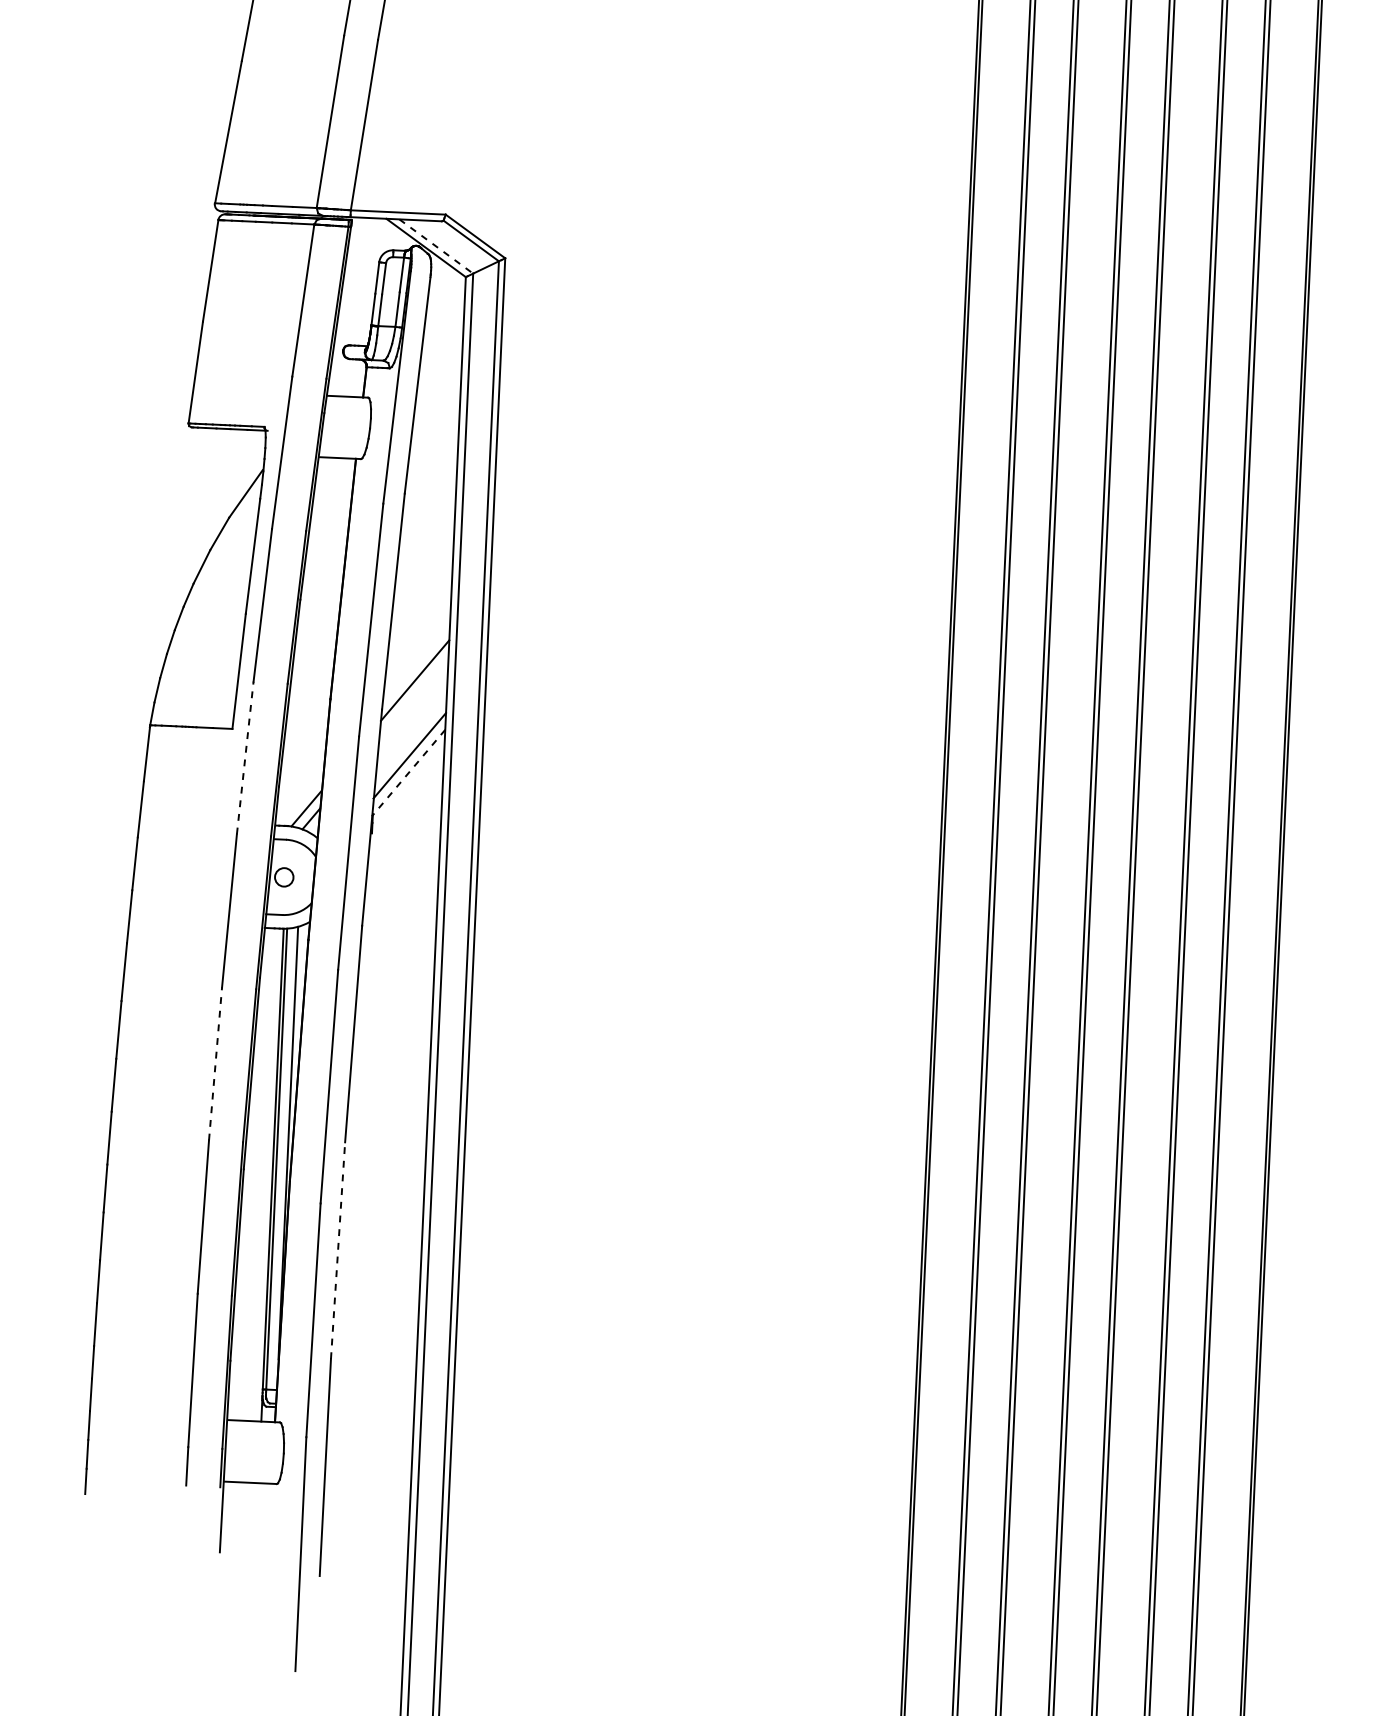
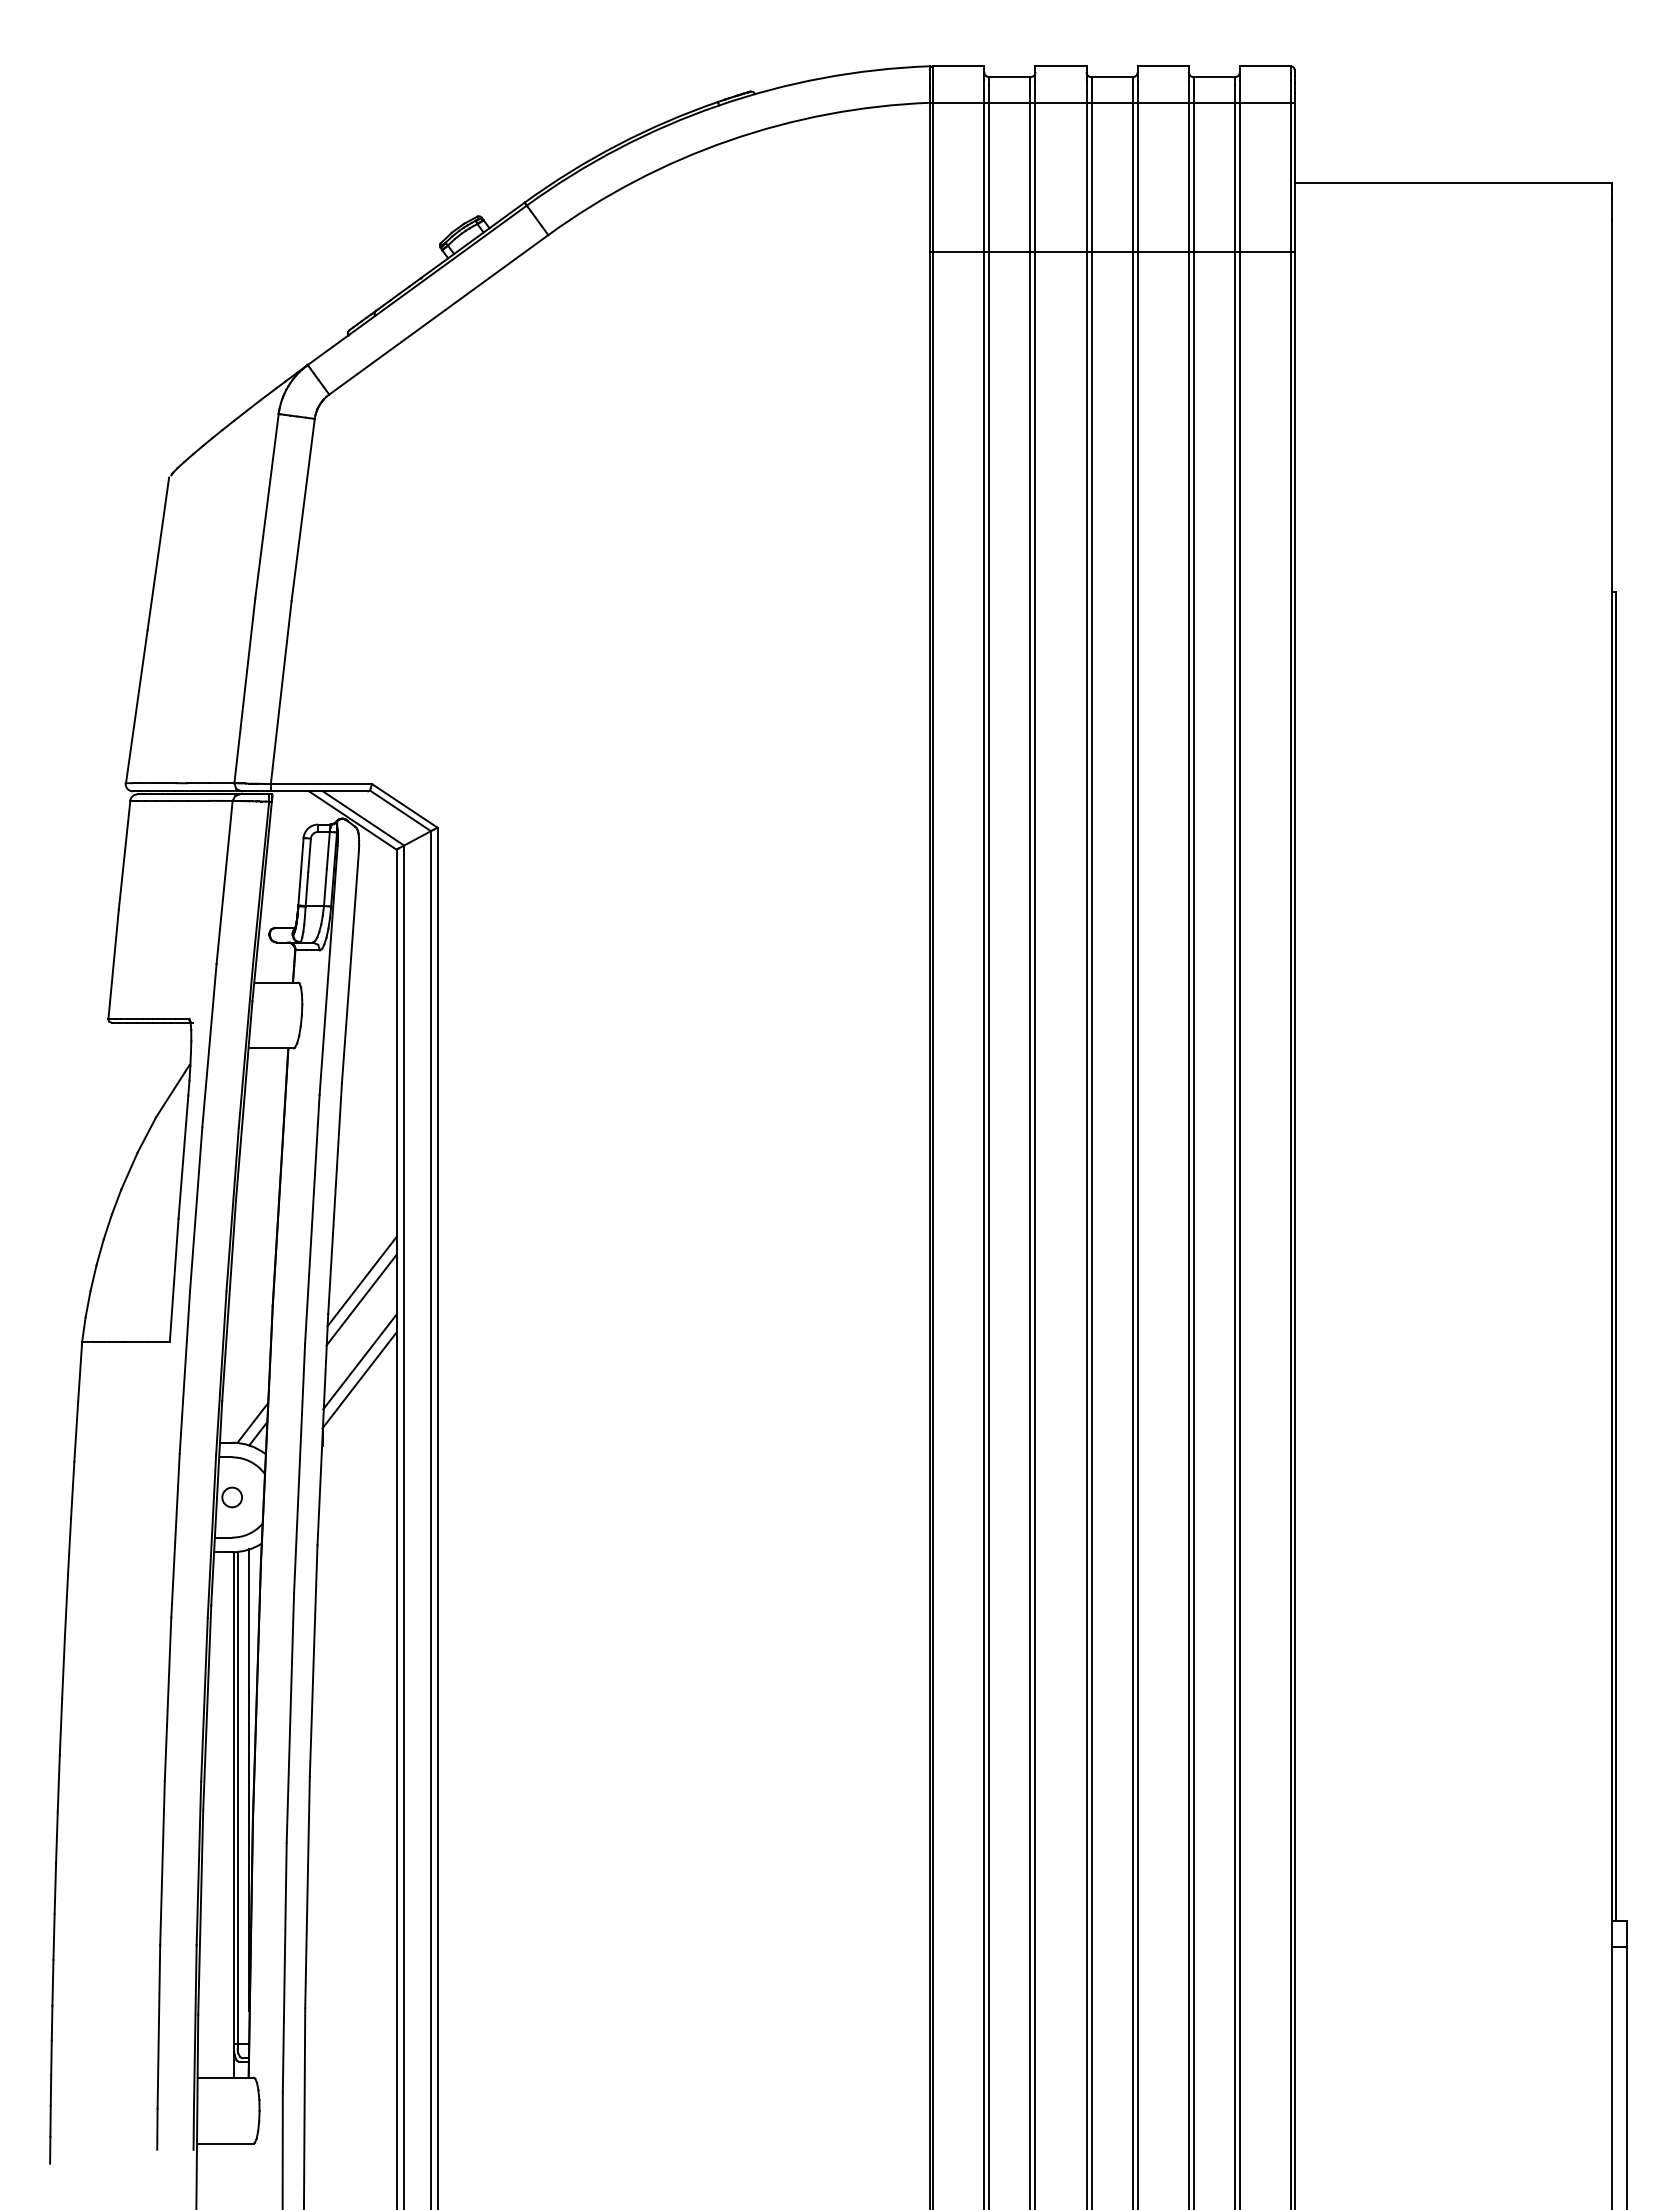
line: (436, 246) -> (363, 818), dashed -> solid
line: (413, 697) -> (361, 1299), added
line: (244, 758) -> (184, 1372), dashed -> solid
line: (408, 773) -> (359, 1380), dashed -> solid
line: (215, 1064) -> (168, 1699), dashed -> solid
line: (338, 1250) -> (307, 1892), dashed -> solid

